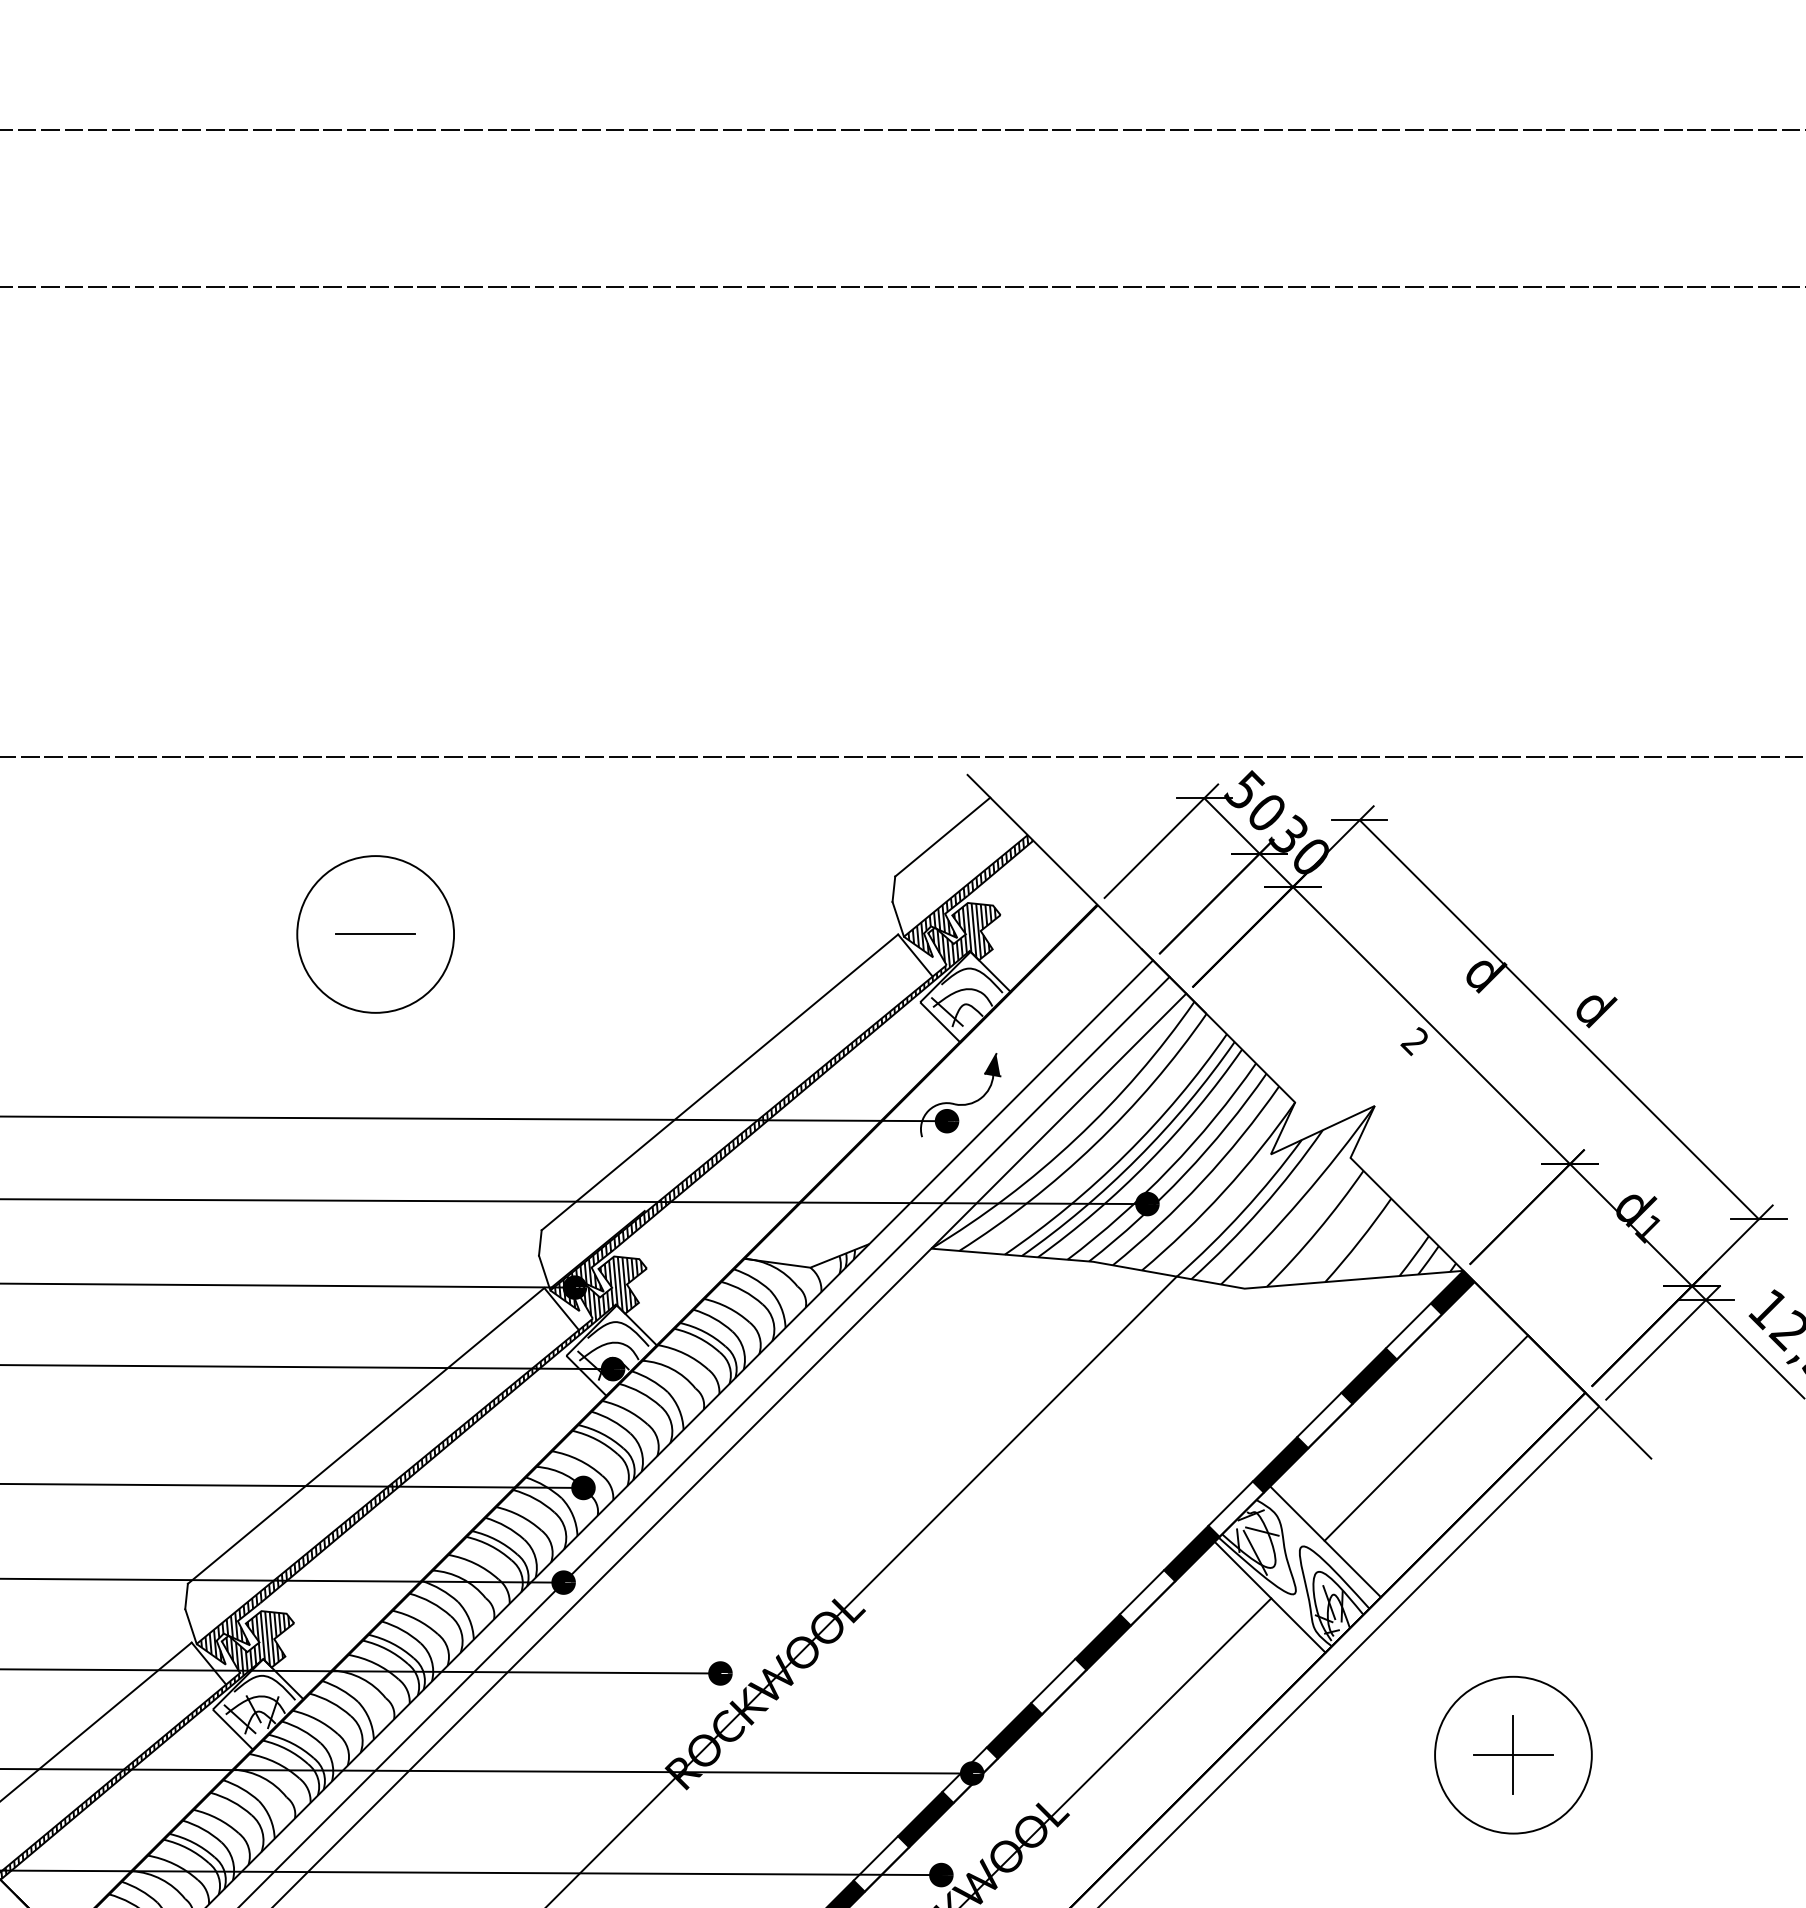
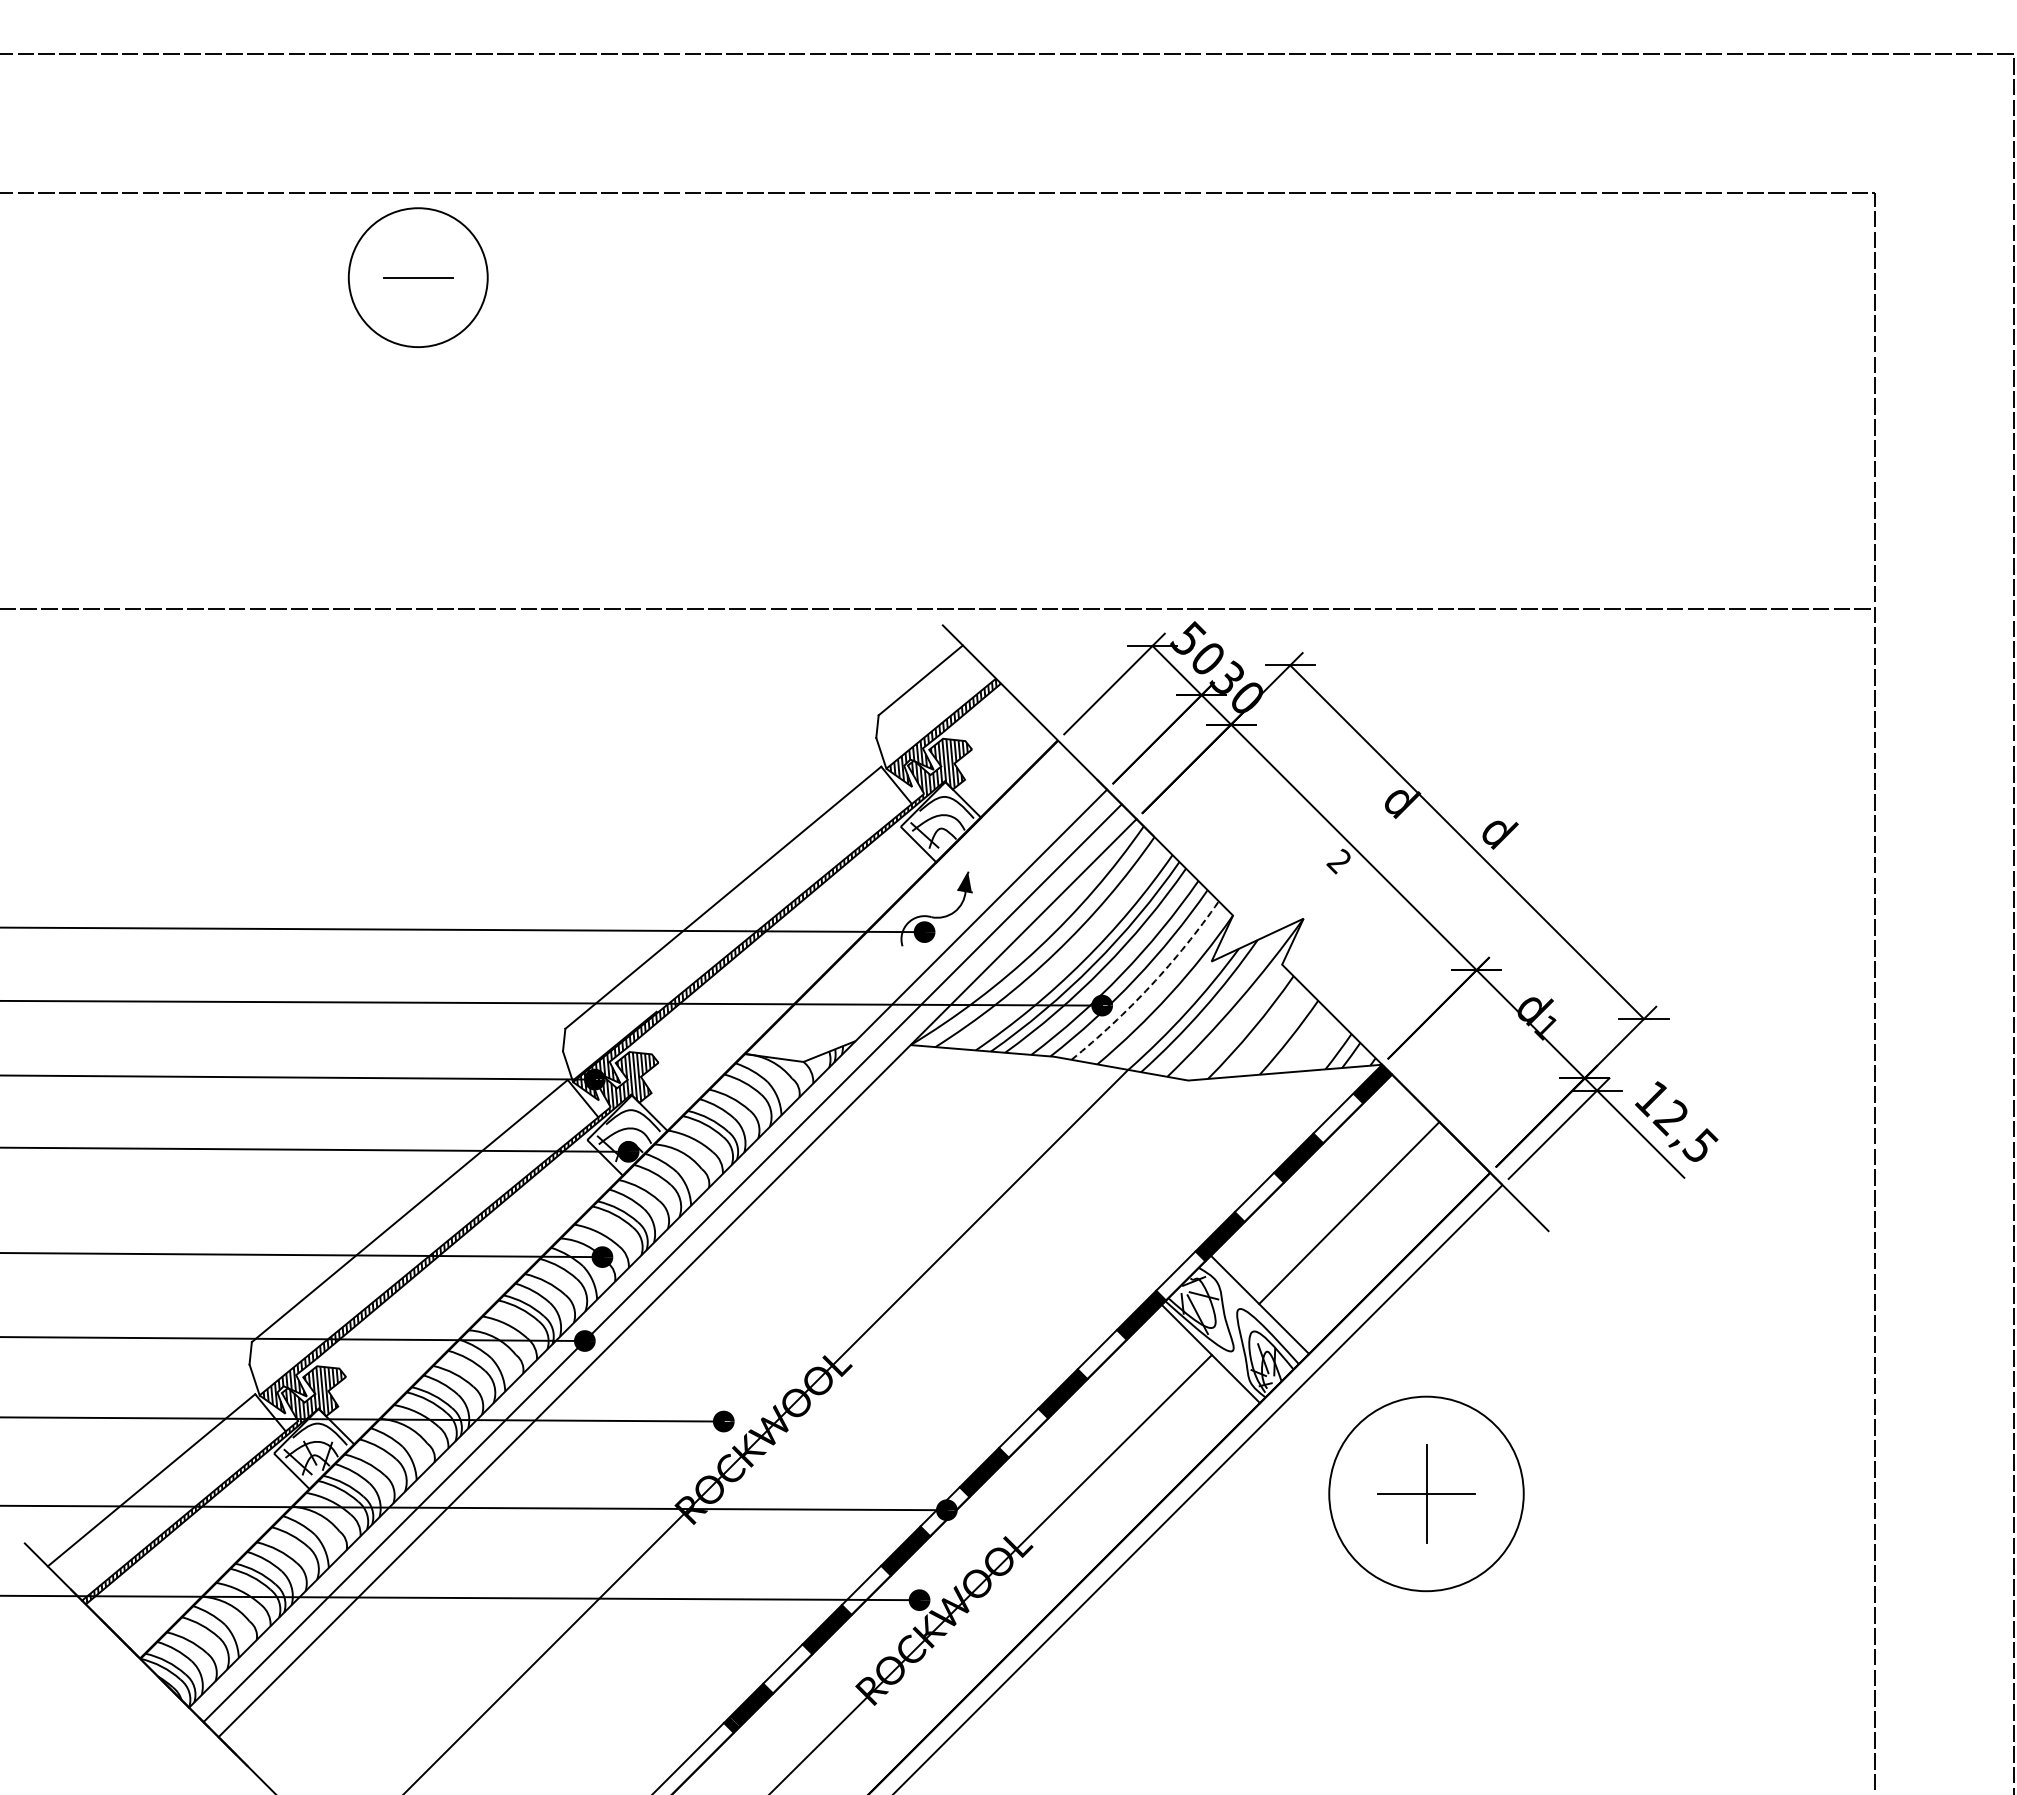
part: (374, 934) -> (417, 277), moved
arc: (1201, 1181) -> (1150, 985), solid -> dashed
part: (1513, 1754) -> (1426, 1493), size x1.4

